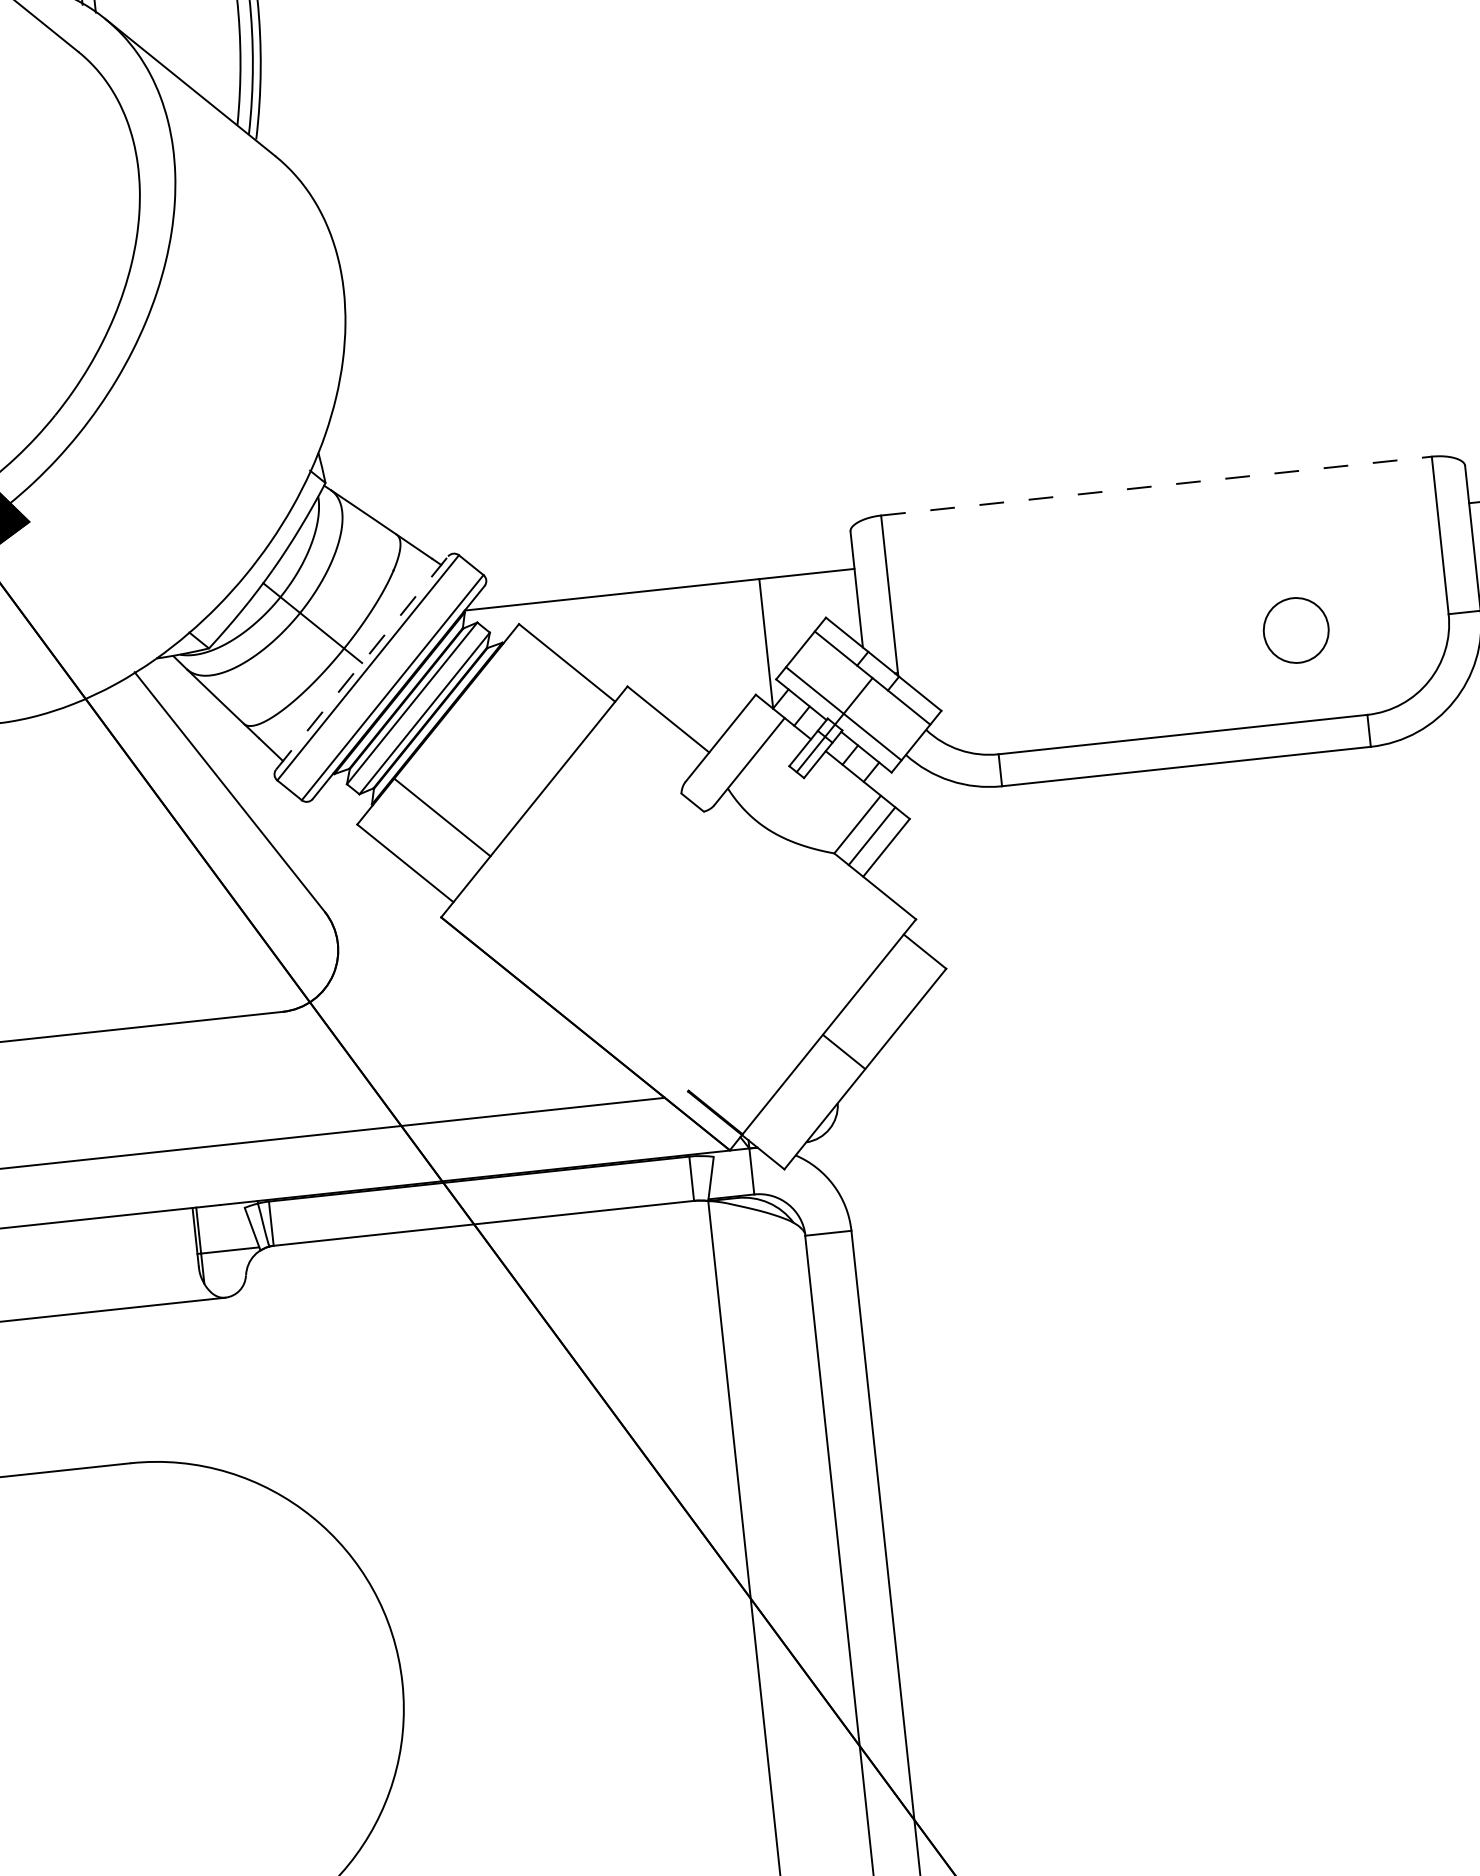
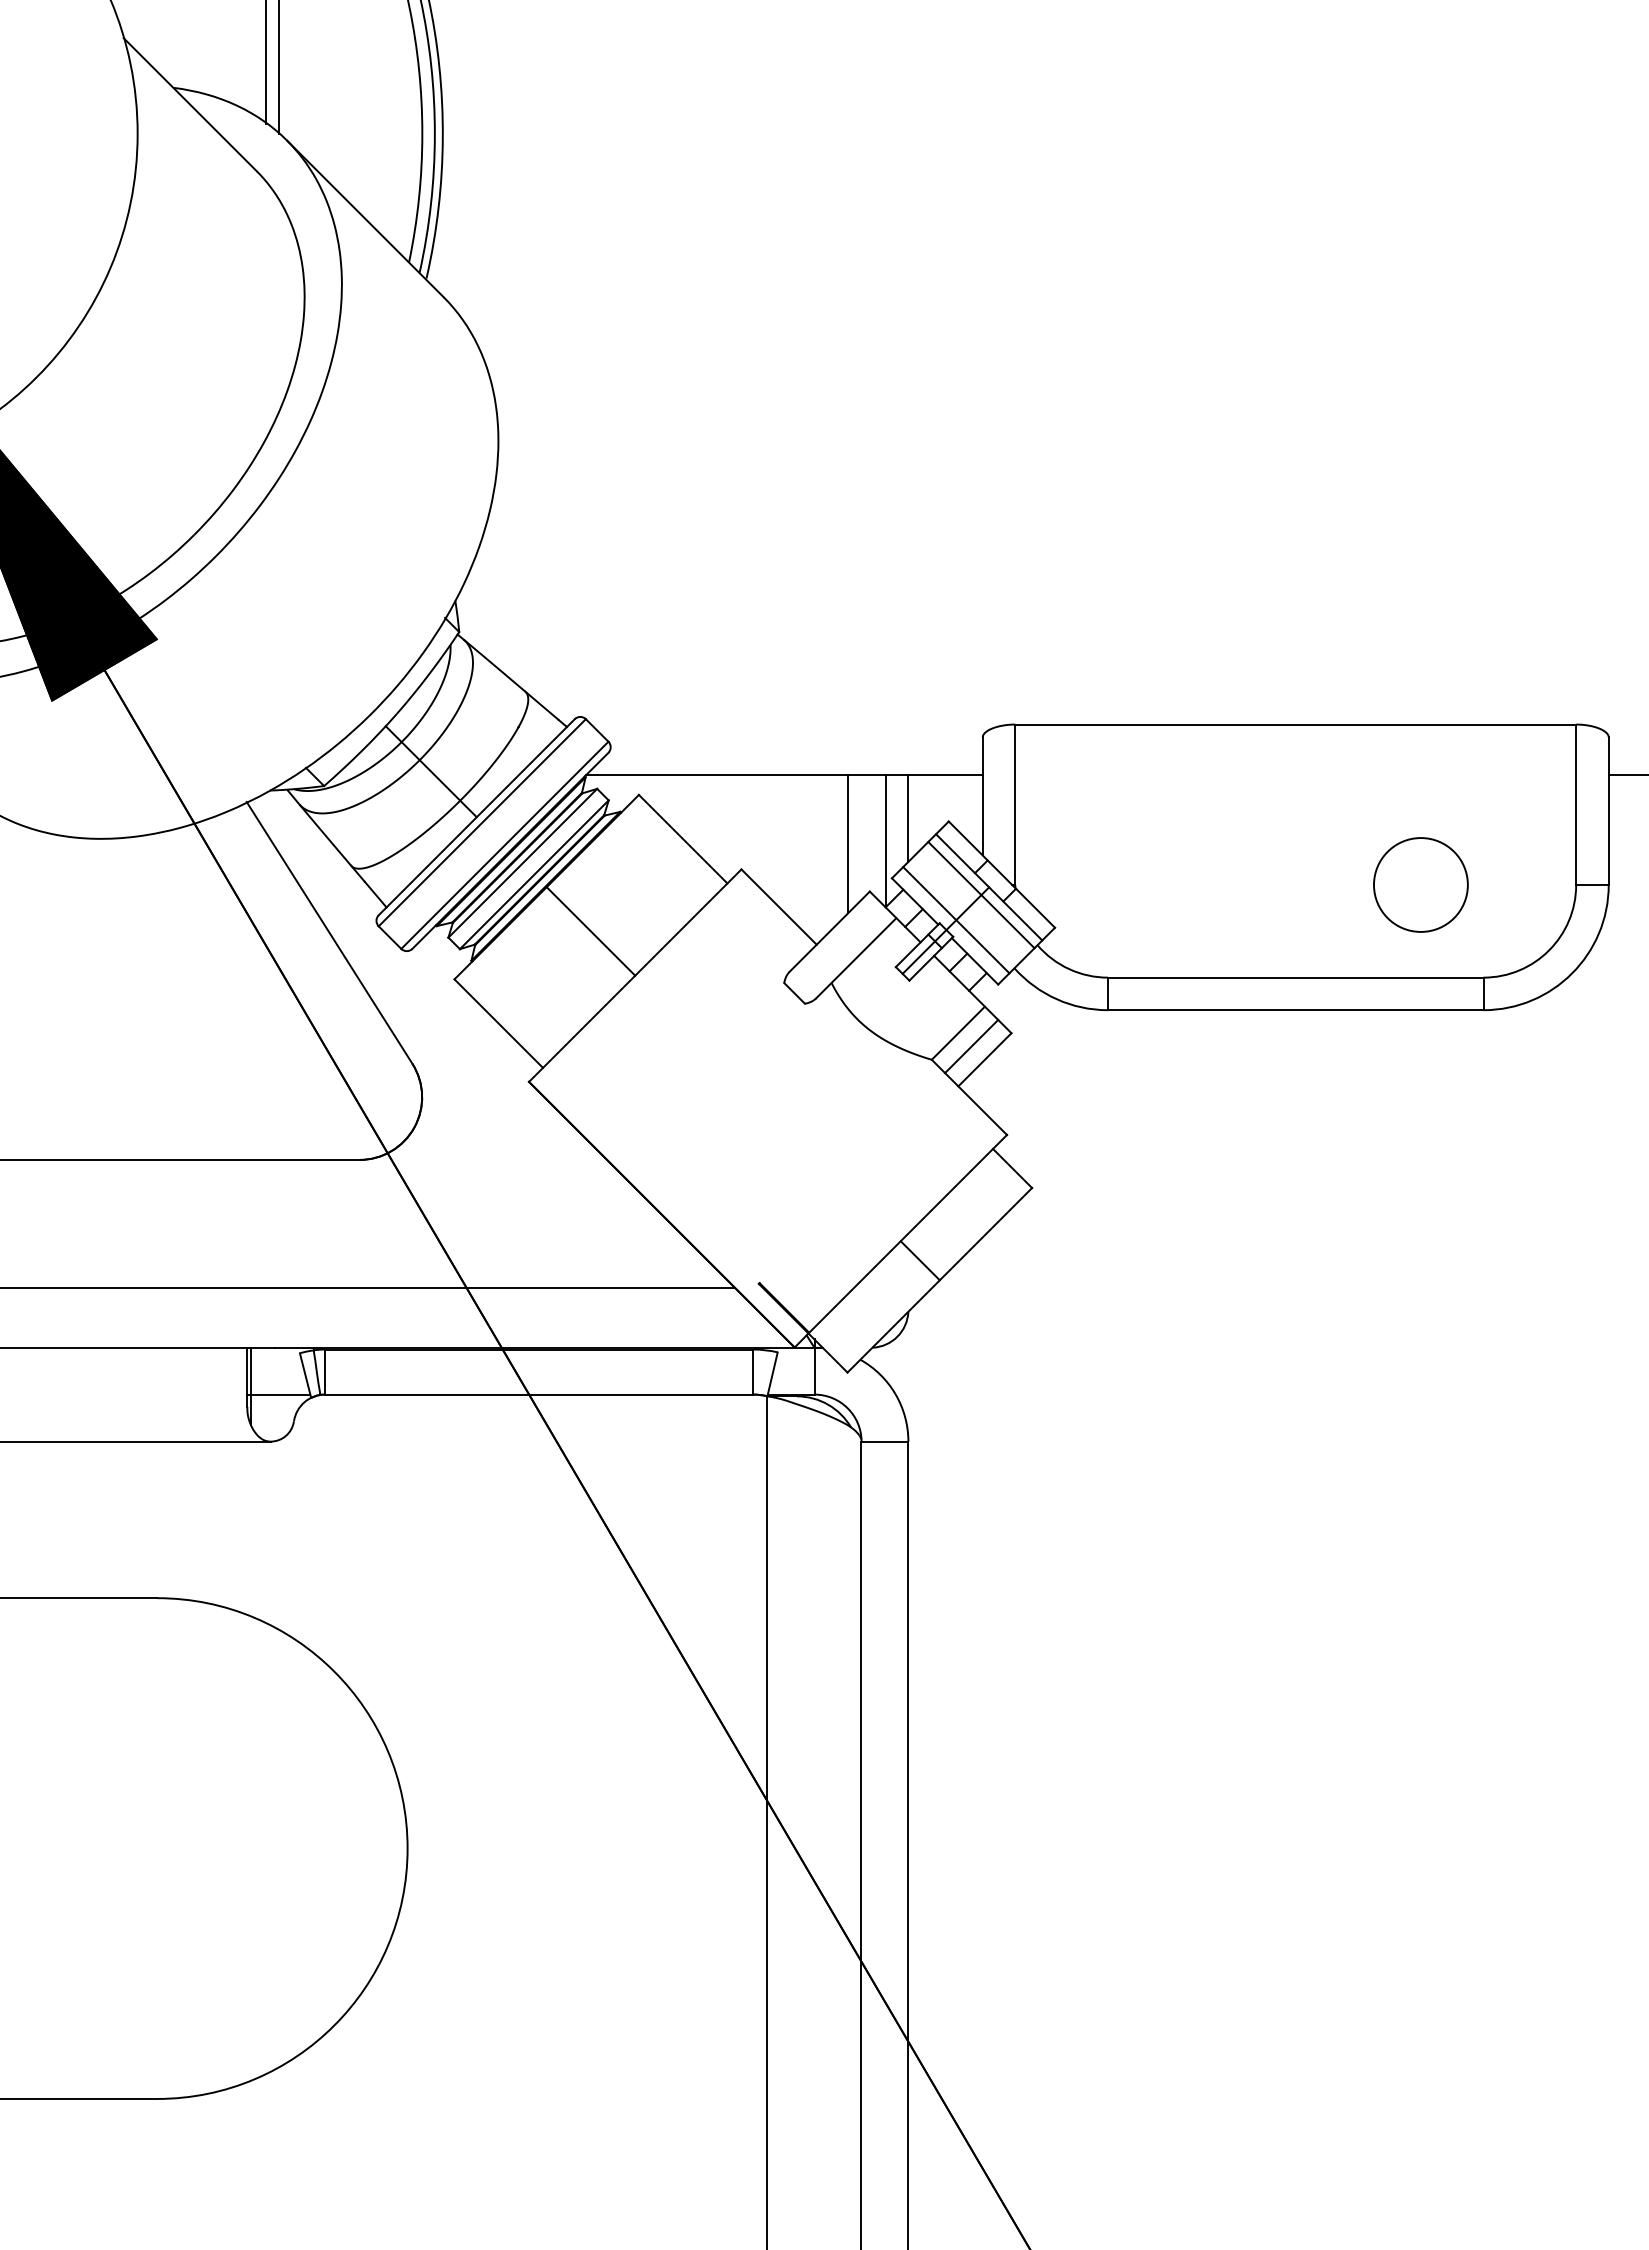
line: (1157, 485) -> (1296, 724), dashed -> solid
line: (786, 618) -> (908, 818), added
circle: (1295, 630) -> (1420, 884), size x1.43
line: (729, 650) -> (848, 844), added
line: (361, 663) -> (476, 817), dashed -> solid
line: (865, 686) -> (981, 895), added
line: (441, 817) -> (590, 931), moved

